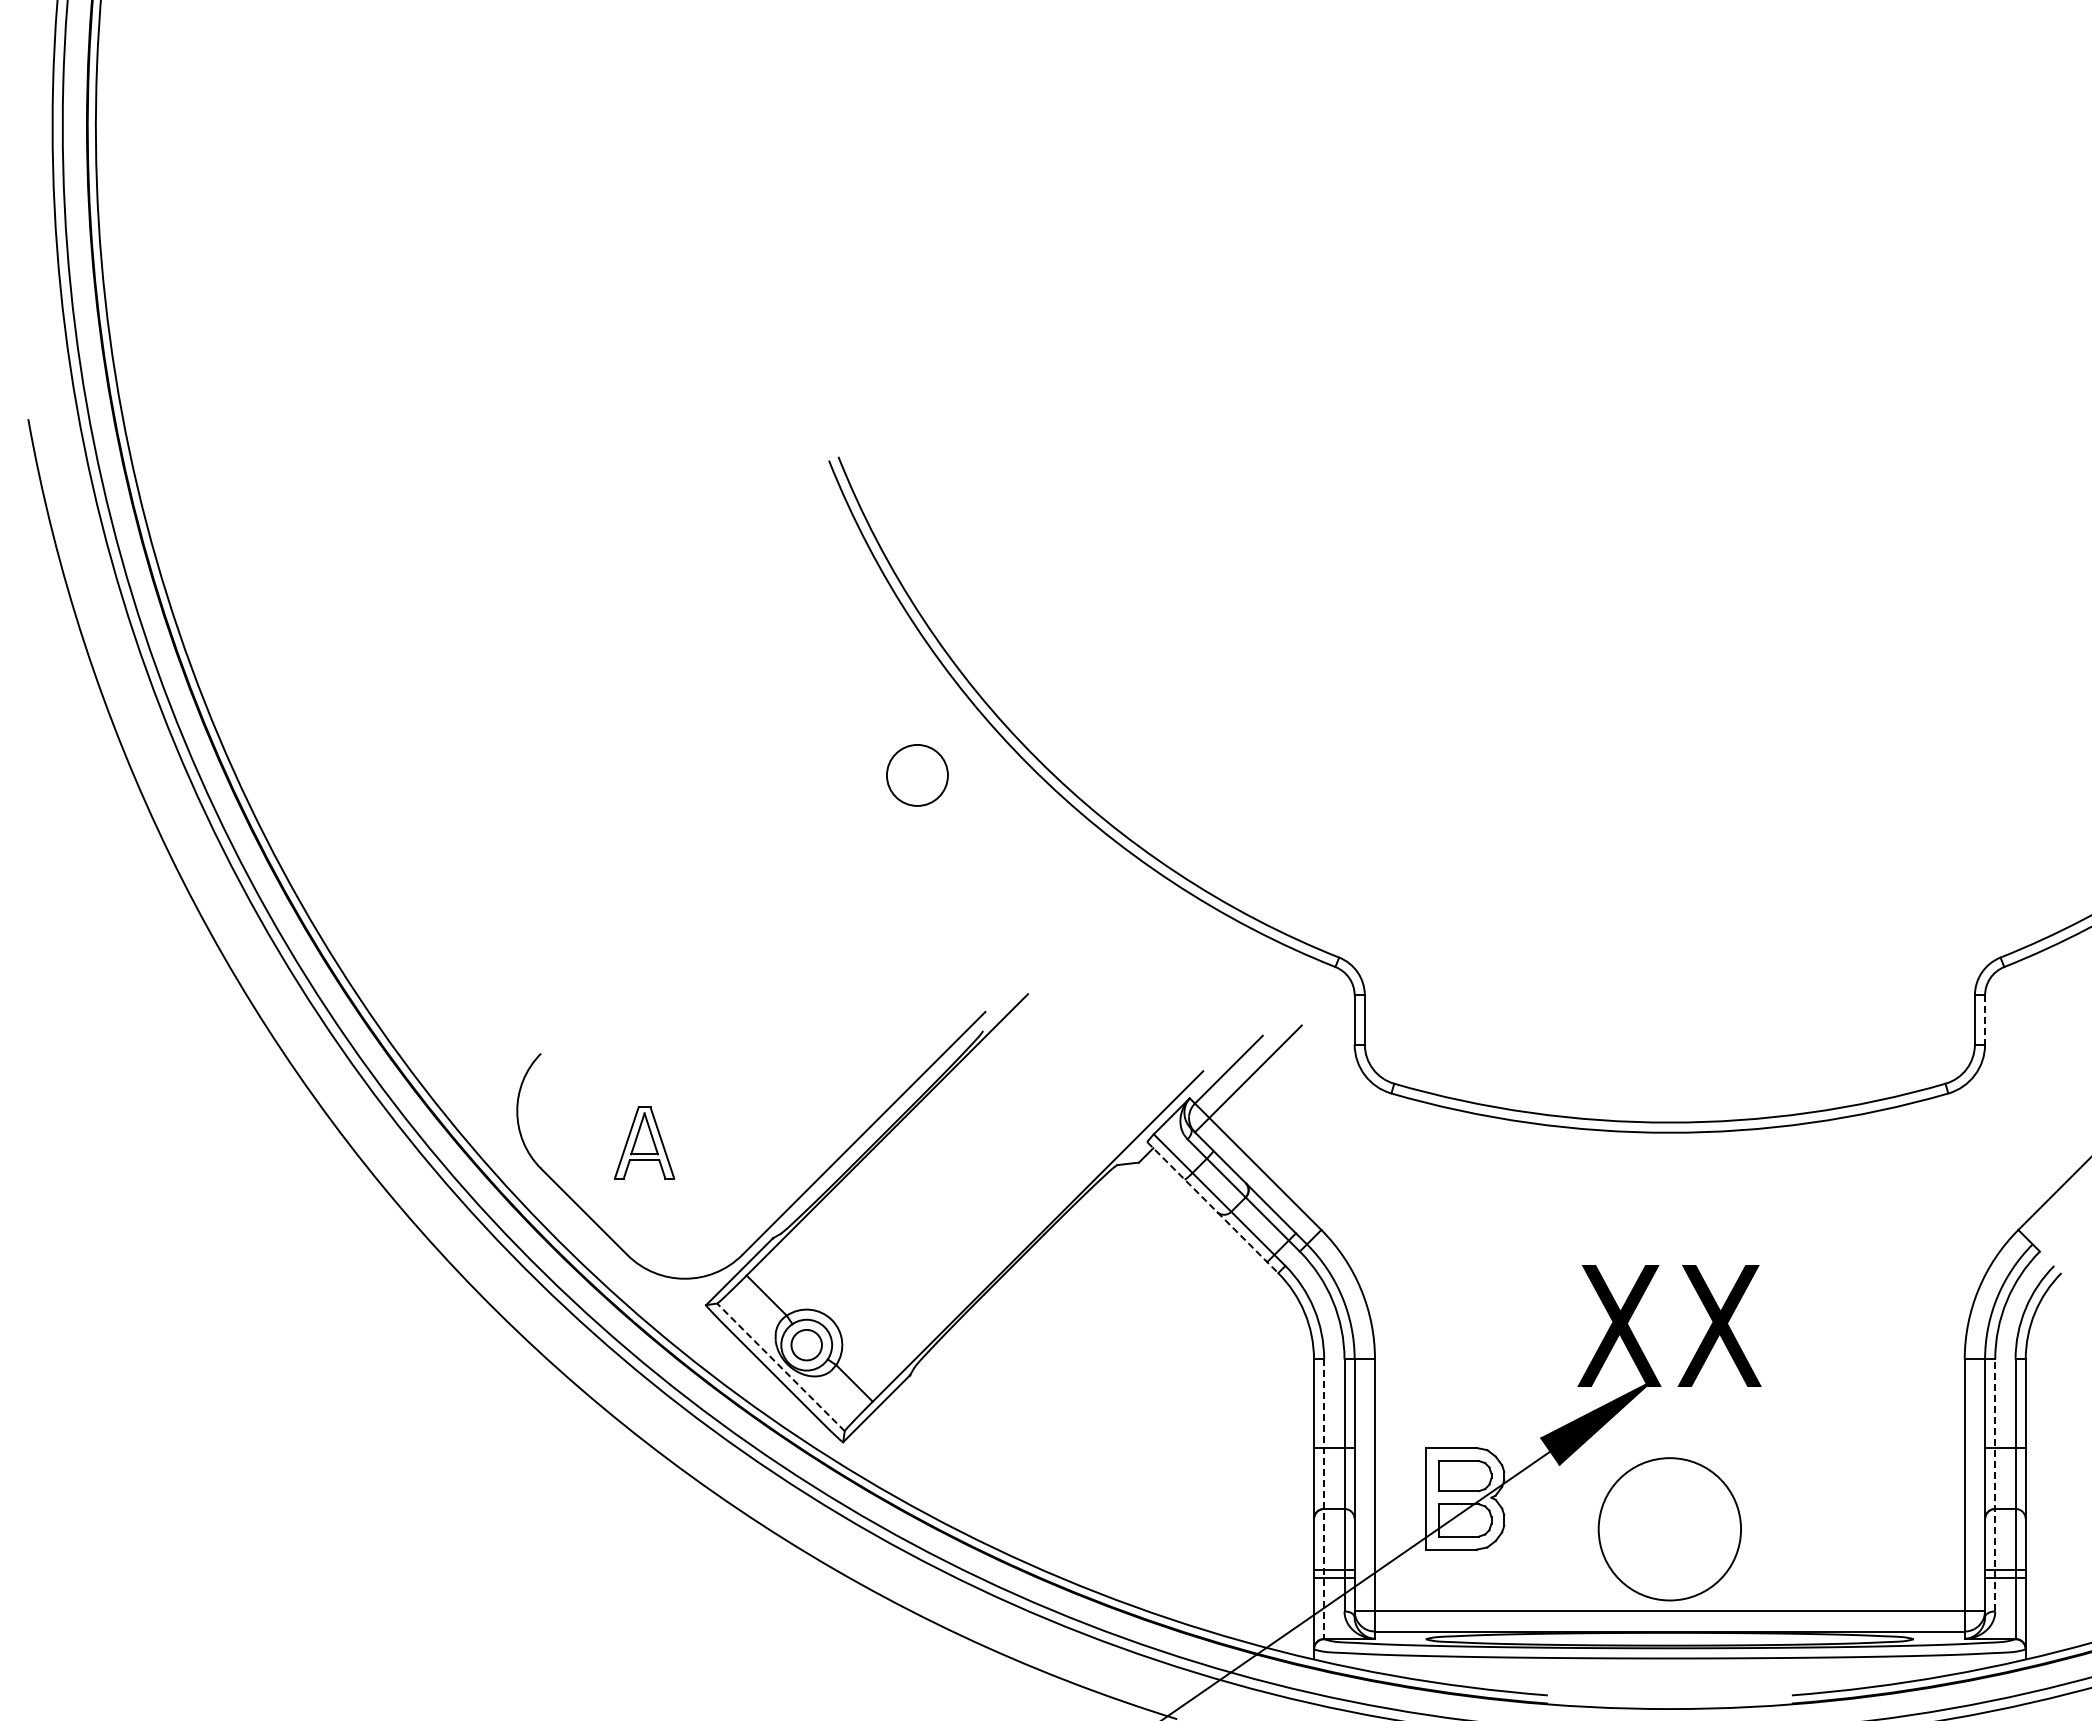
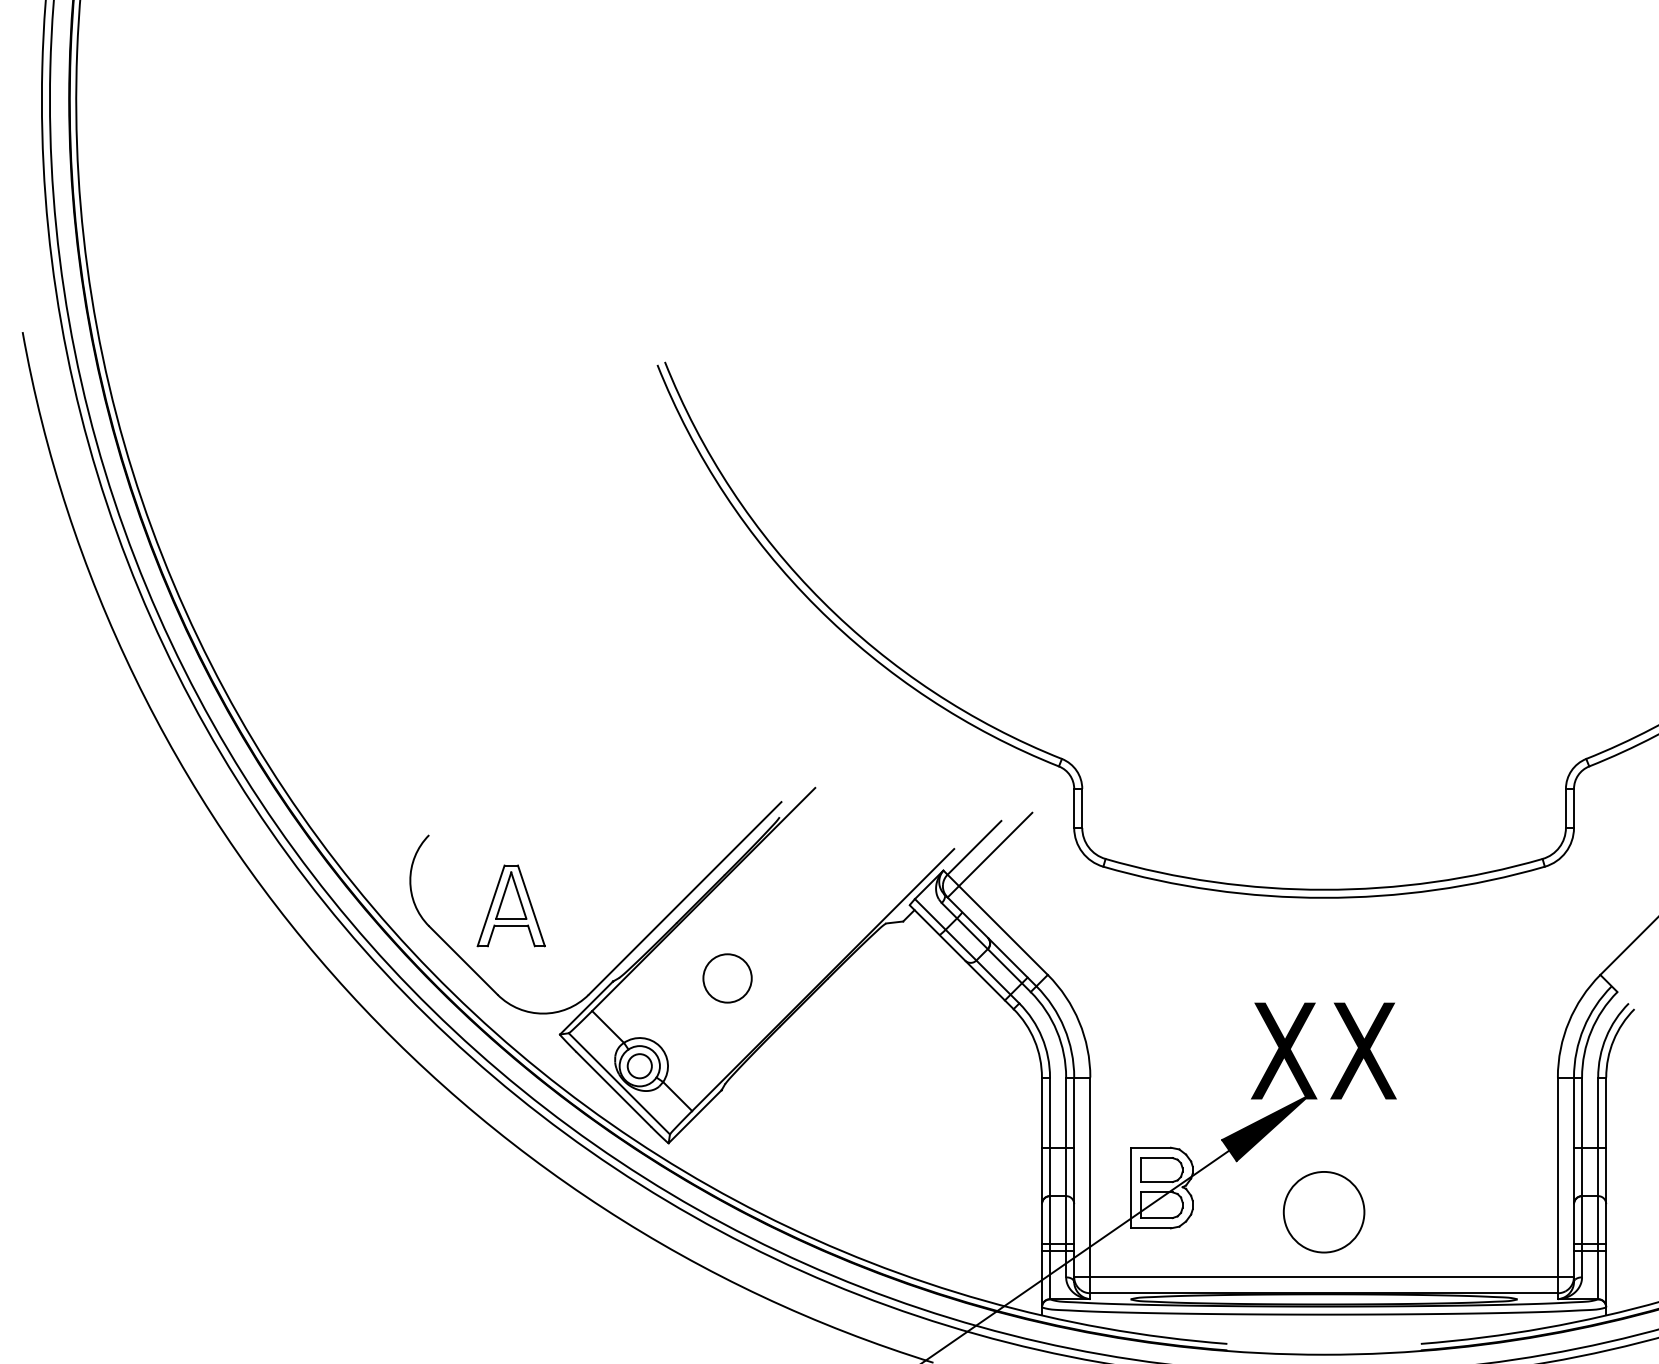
circle: (917, 775) -> (727, 978), moved
line: (1985, 1020) -> (1574, 808), dashed -> solid
part: (644, 1142) -> (511, 905), size x1.43
line: (1212, 1207) -> (961, 957), dashed -> solid
line: (780, 1367) -> (619, 1083), dashed -> solid
line: (1995, 1484) -> (1582, 1176), dashed -> solid
line: (1324, 1499) -> (1050, 1188), dashed -> solid
circle: (1669, 1529) -> (1323, 1212), size x0.71

